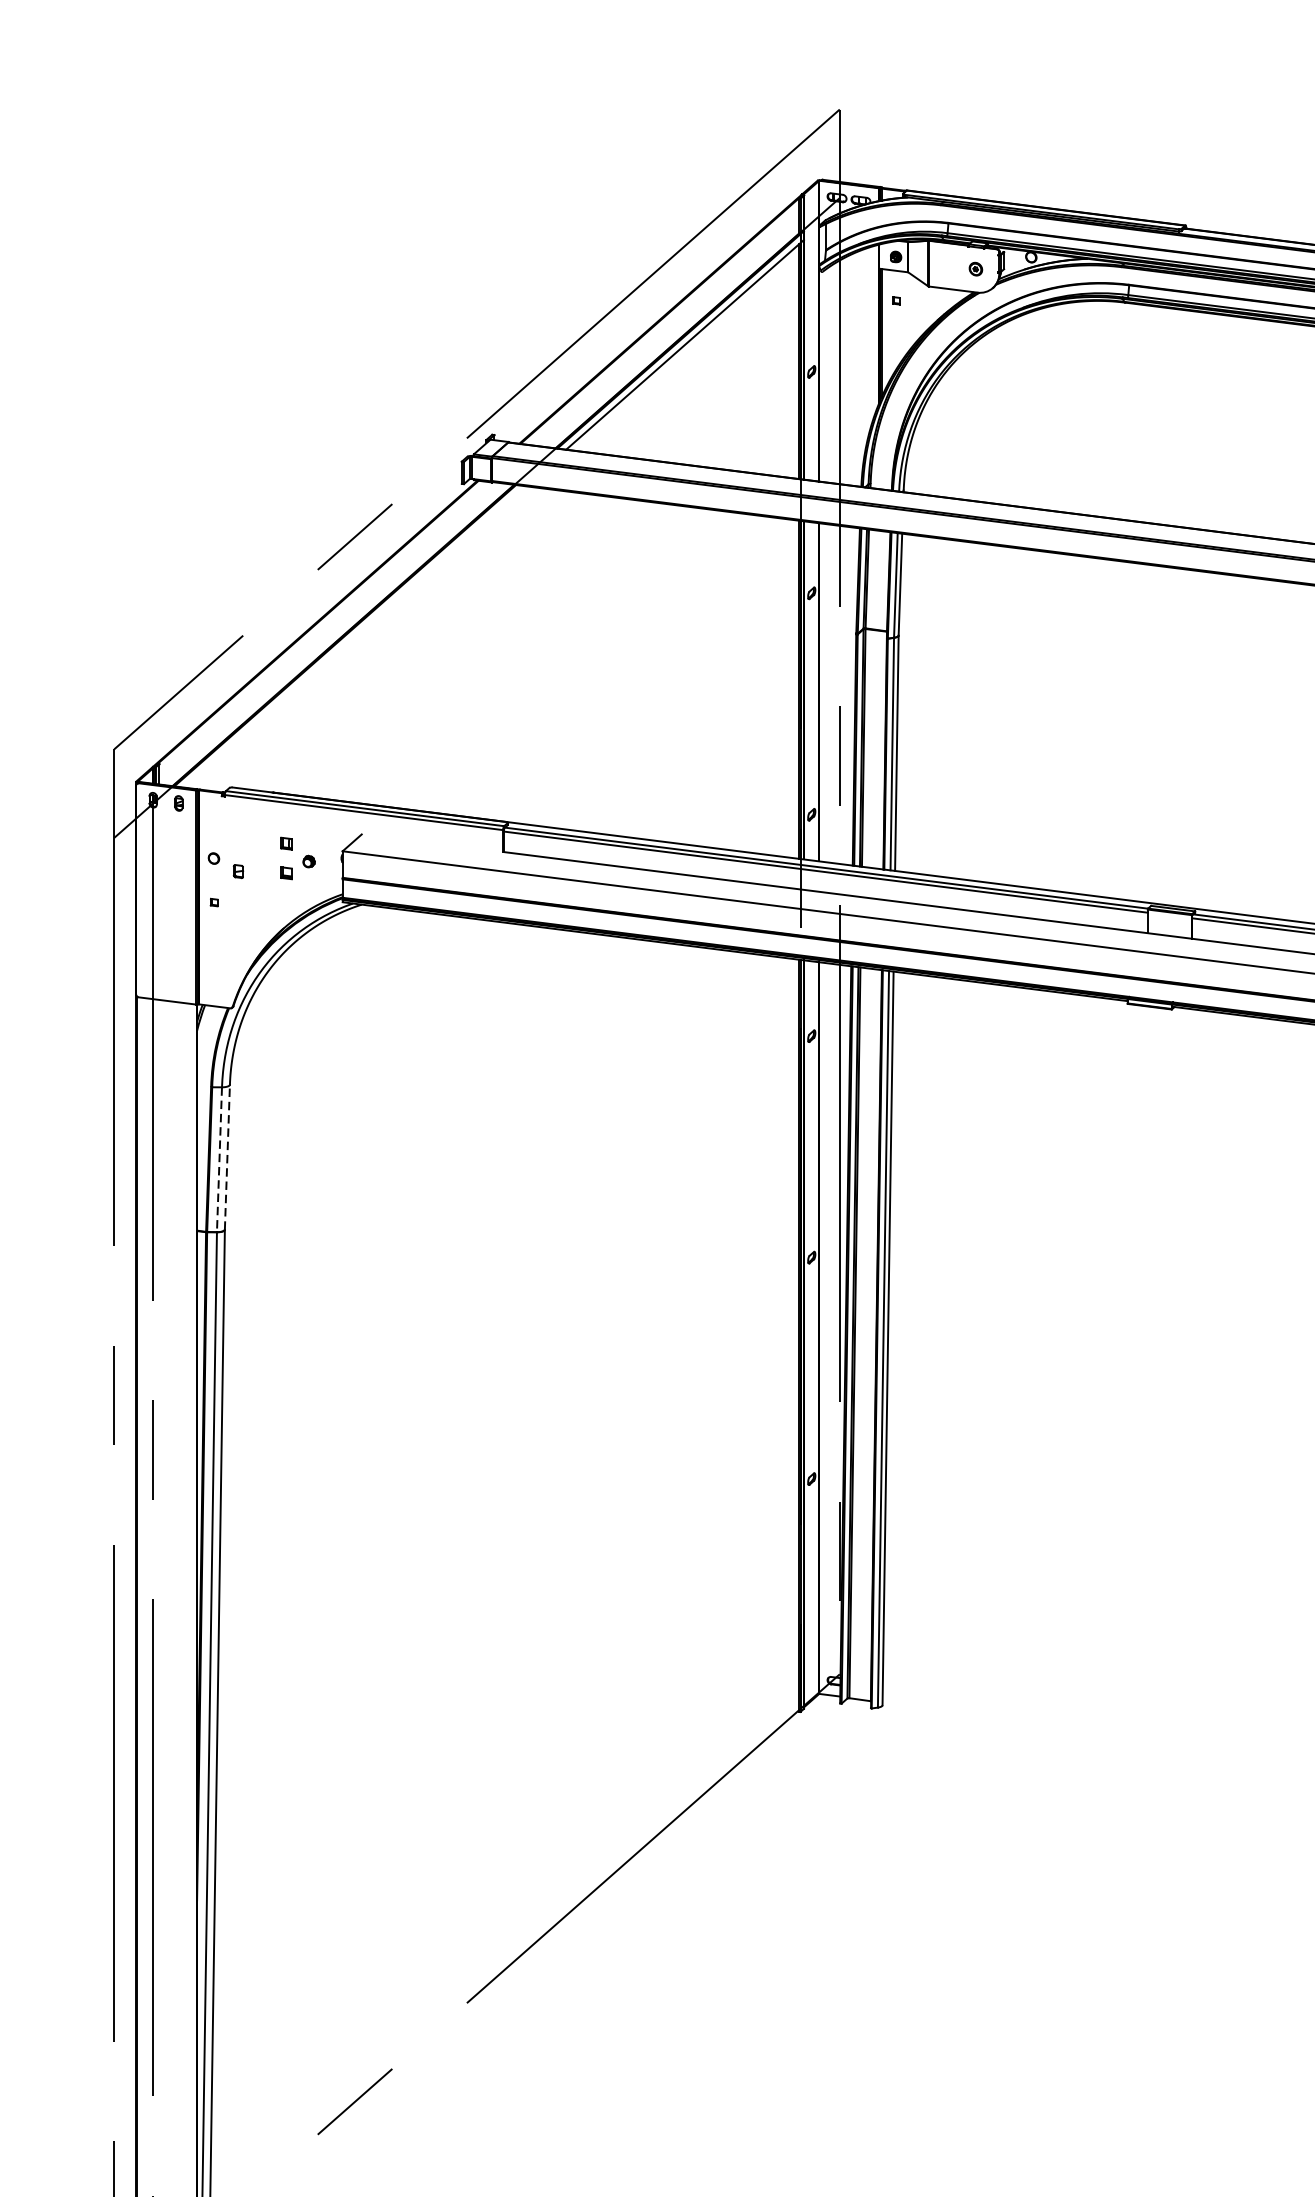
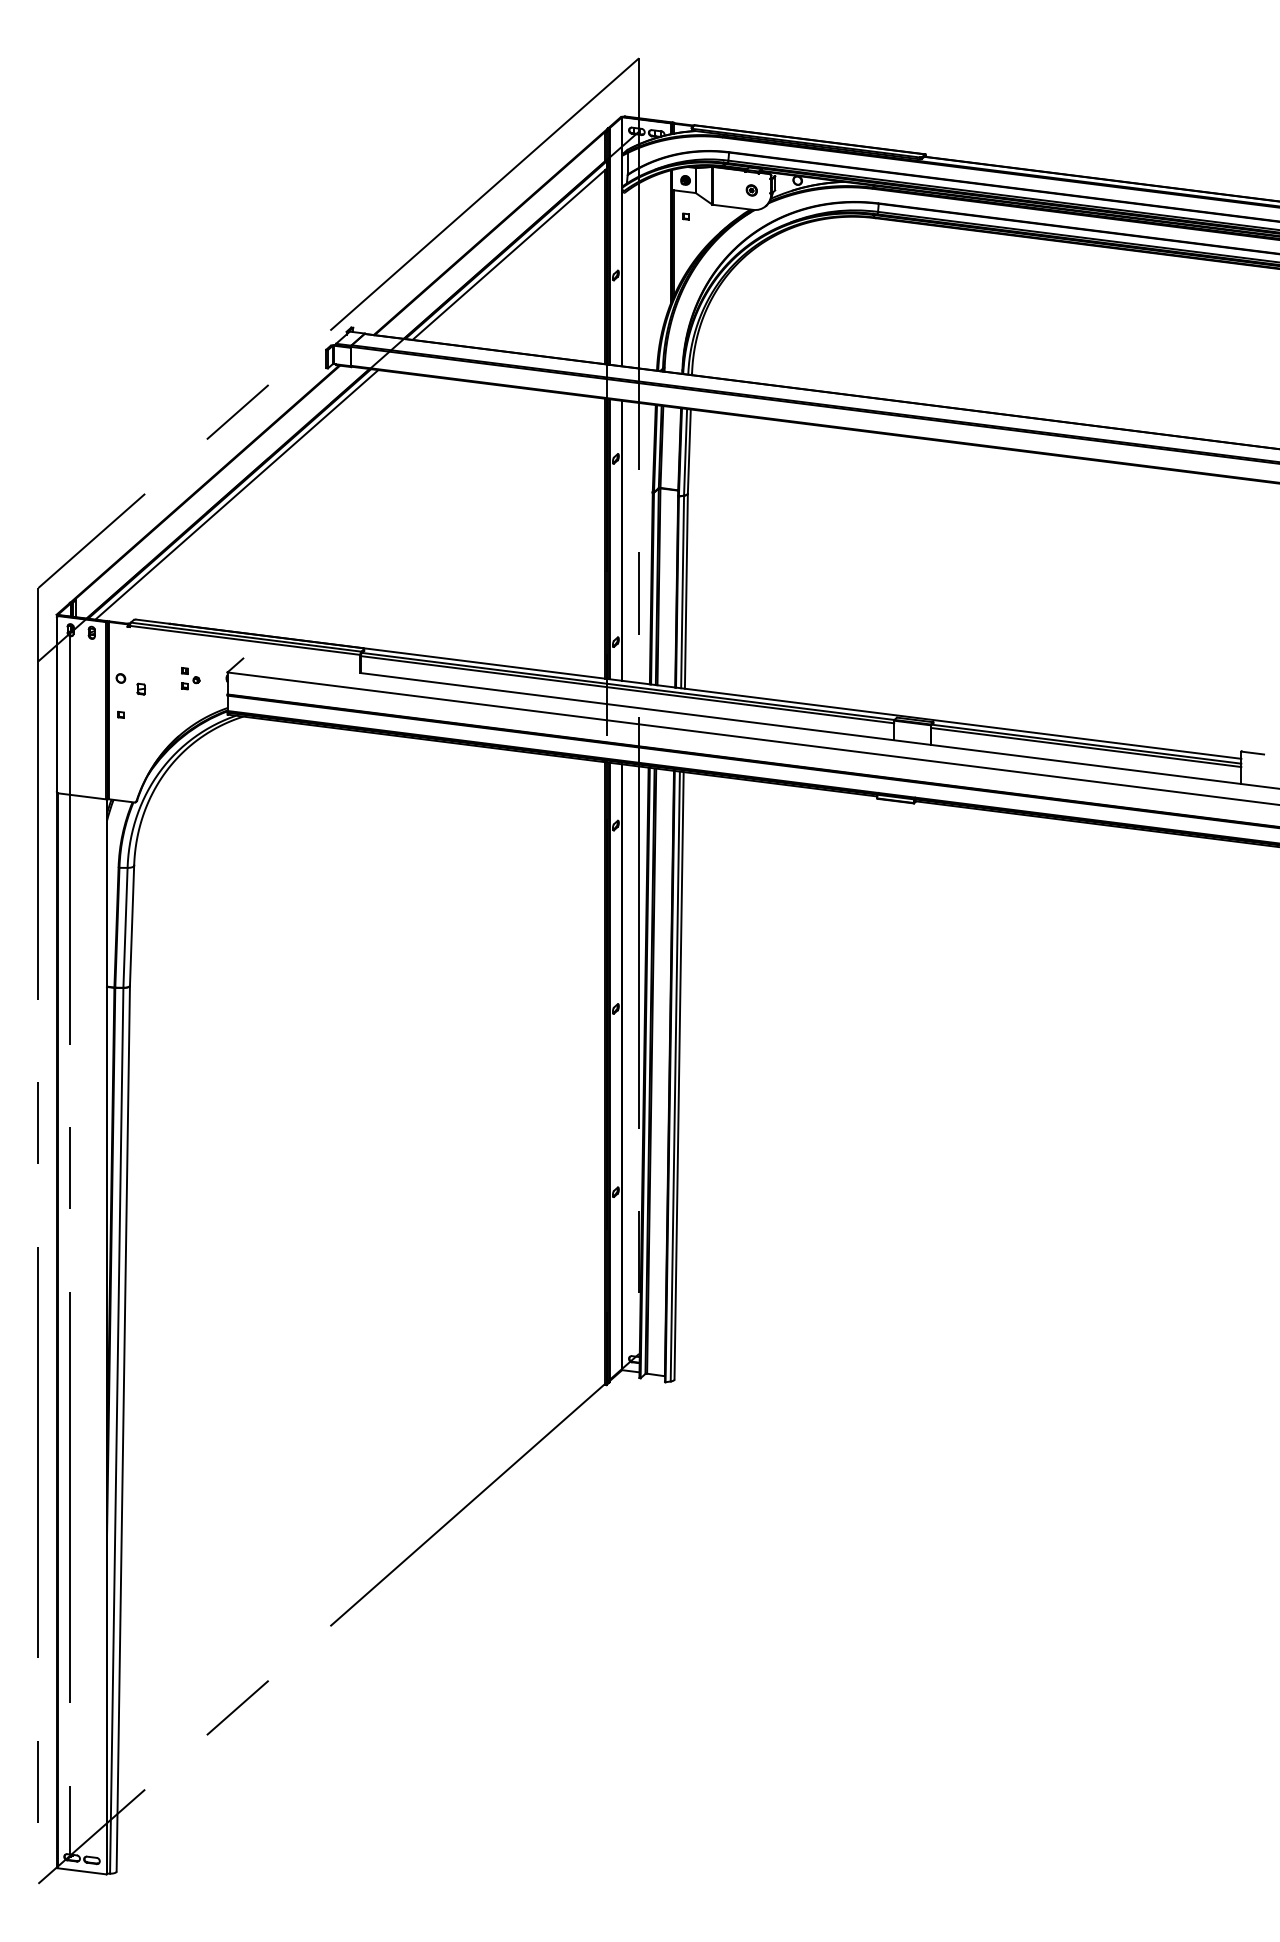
line: (353, 636) -> (236, 494), added
part: (297, 858) -> (190, 678), size x0.62
line: (227, 1156) -> (132, 925), dashed -> solid
line: (219, 1160) -> (125, 928), dashed -> solid

